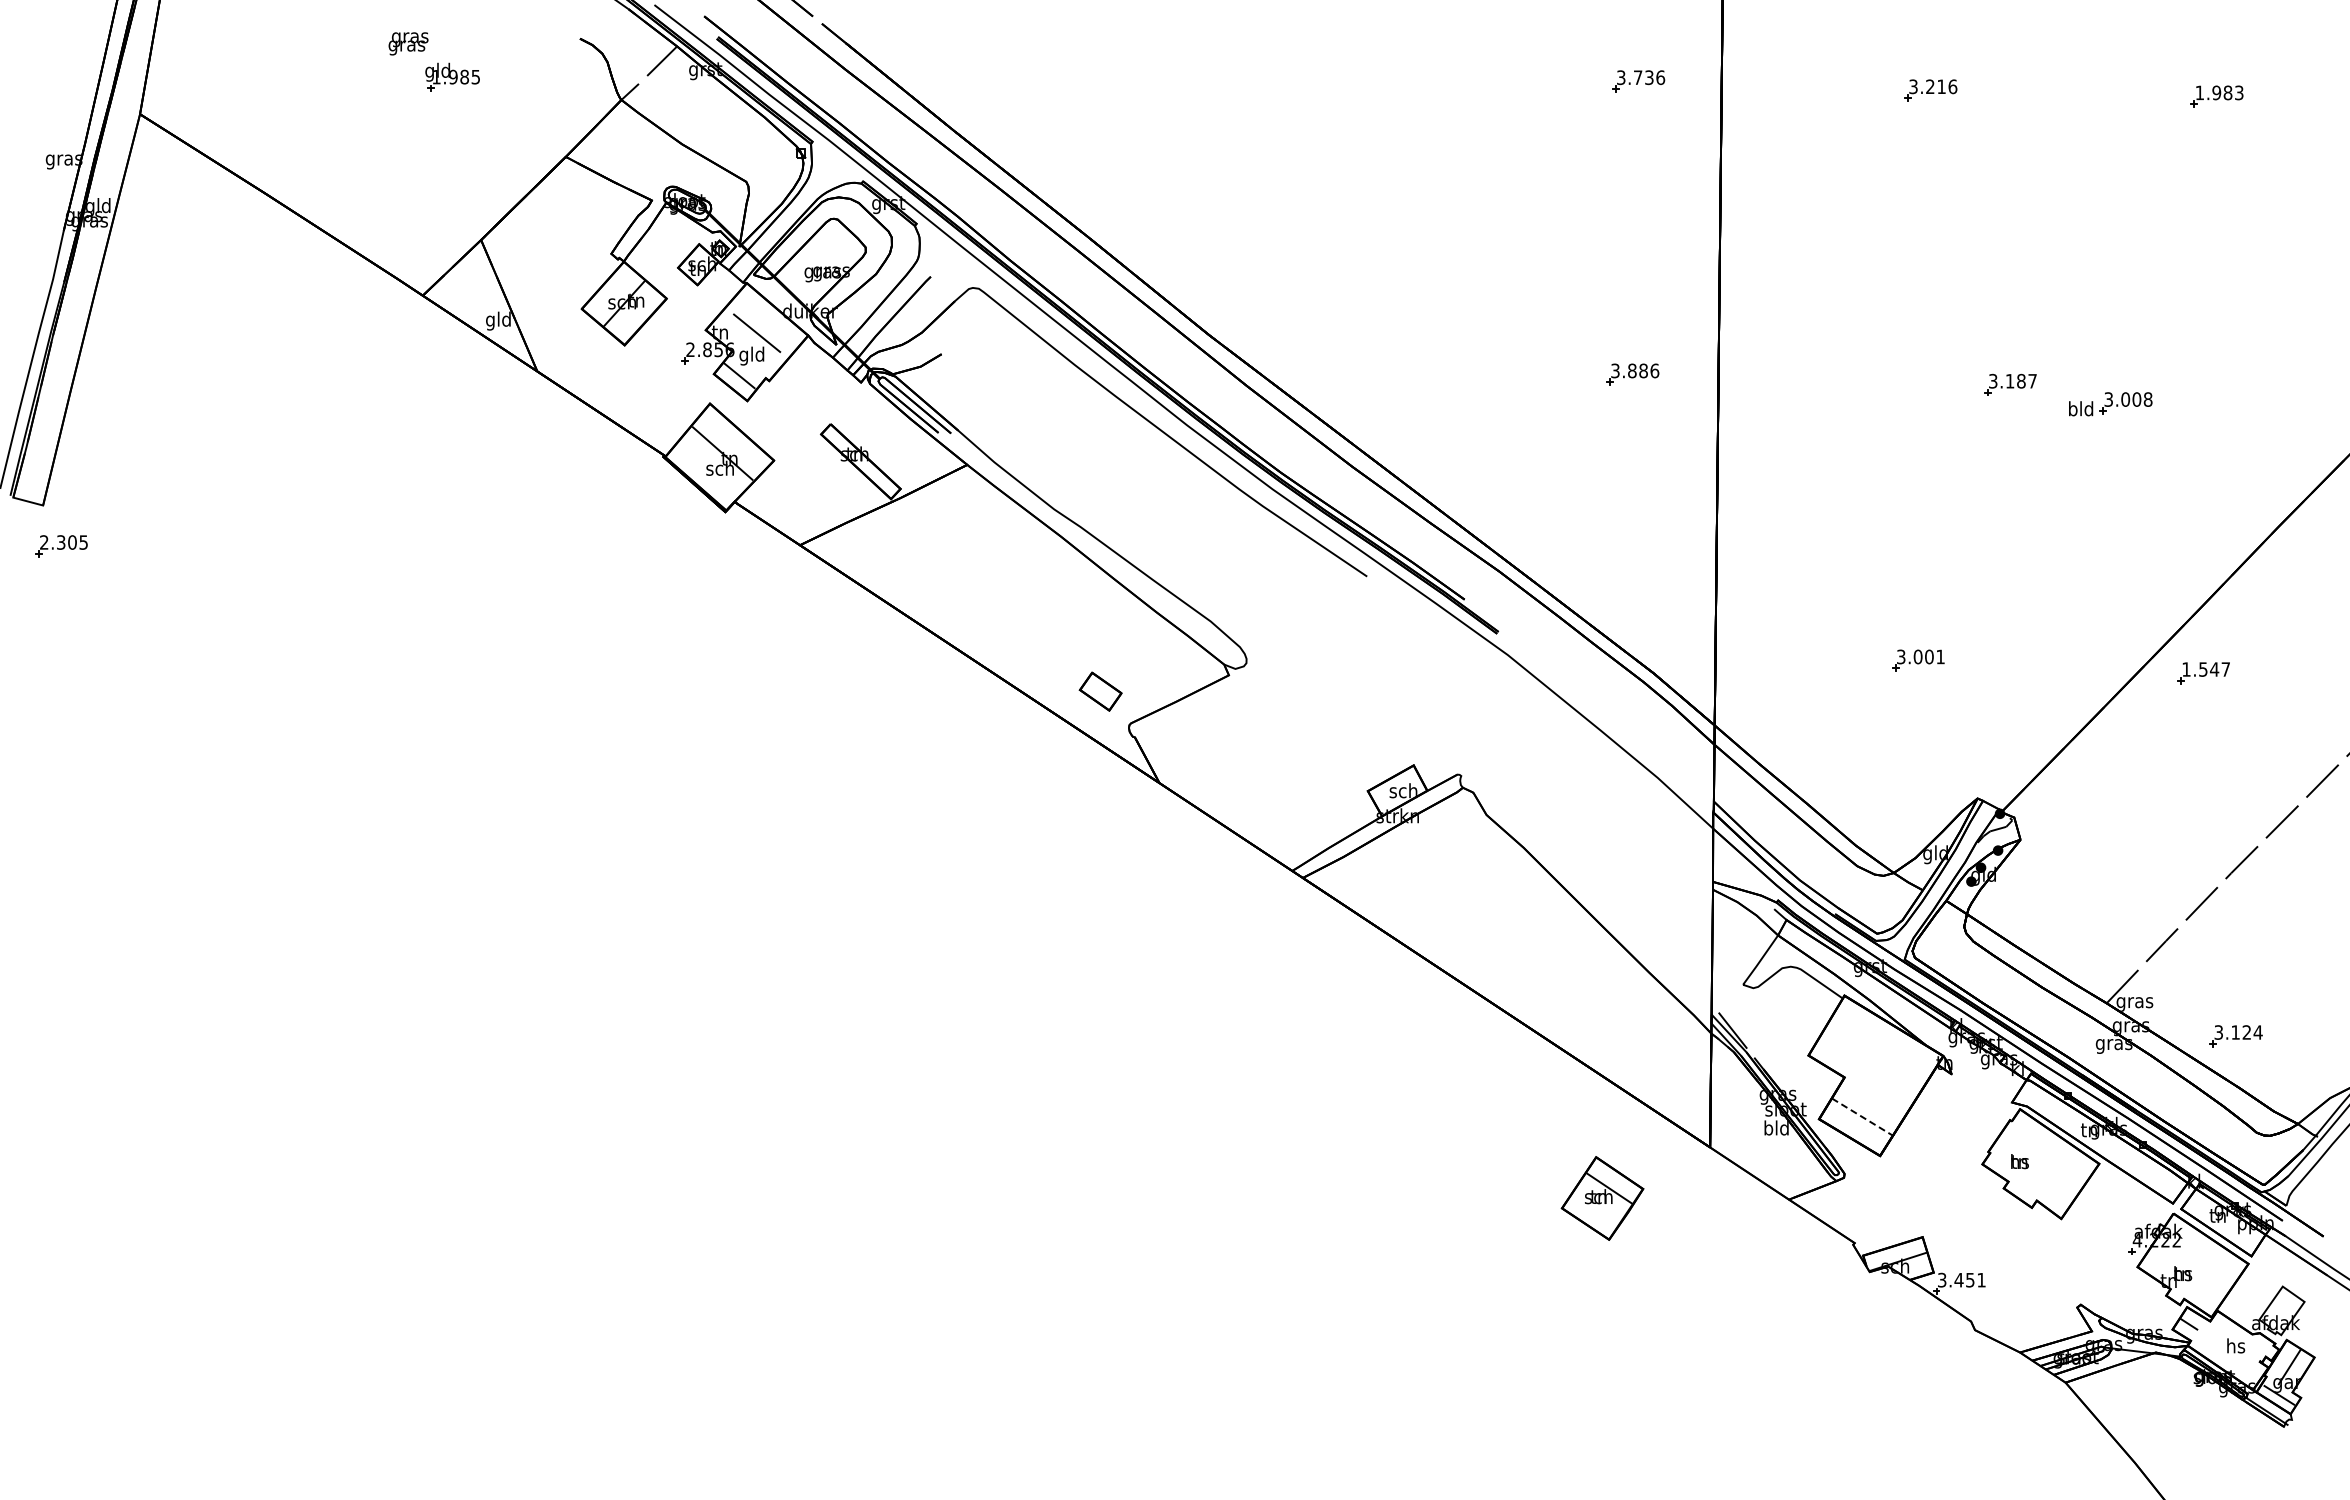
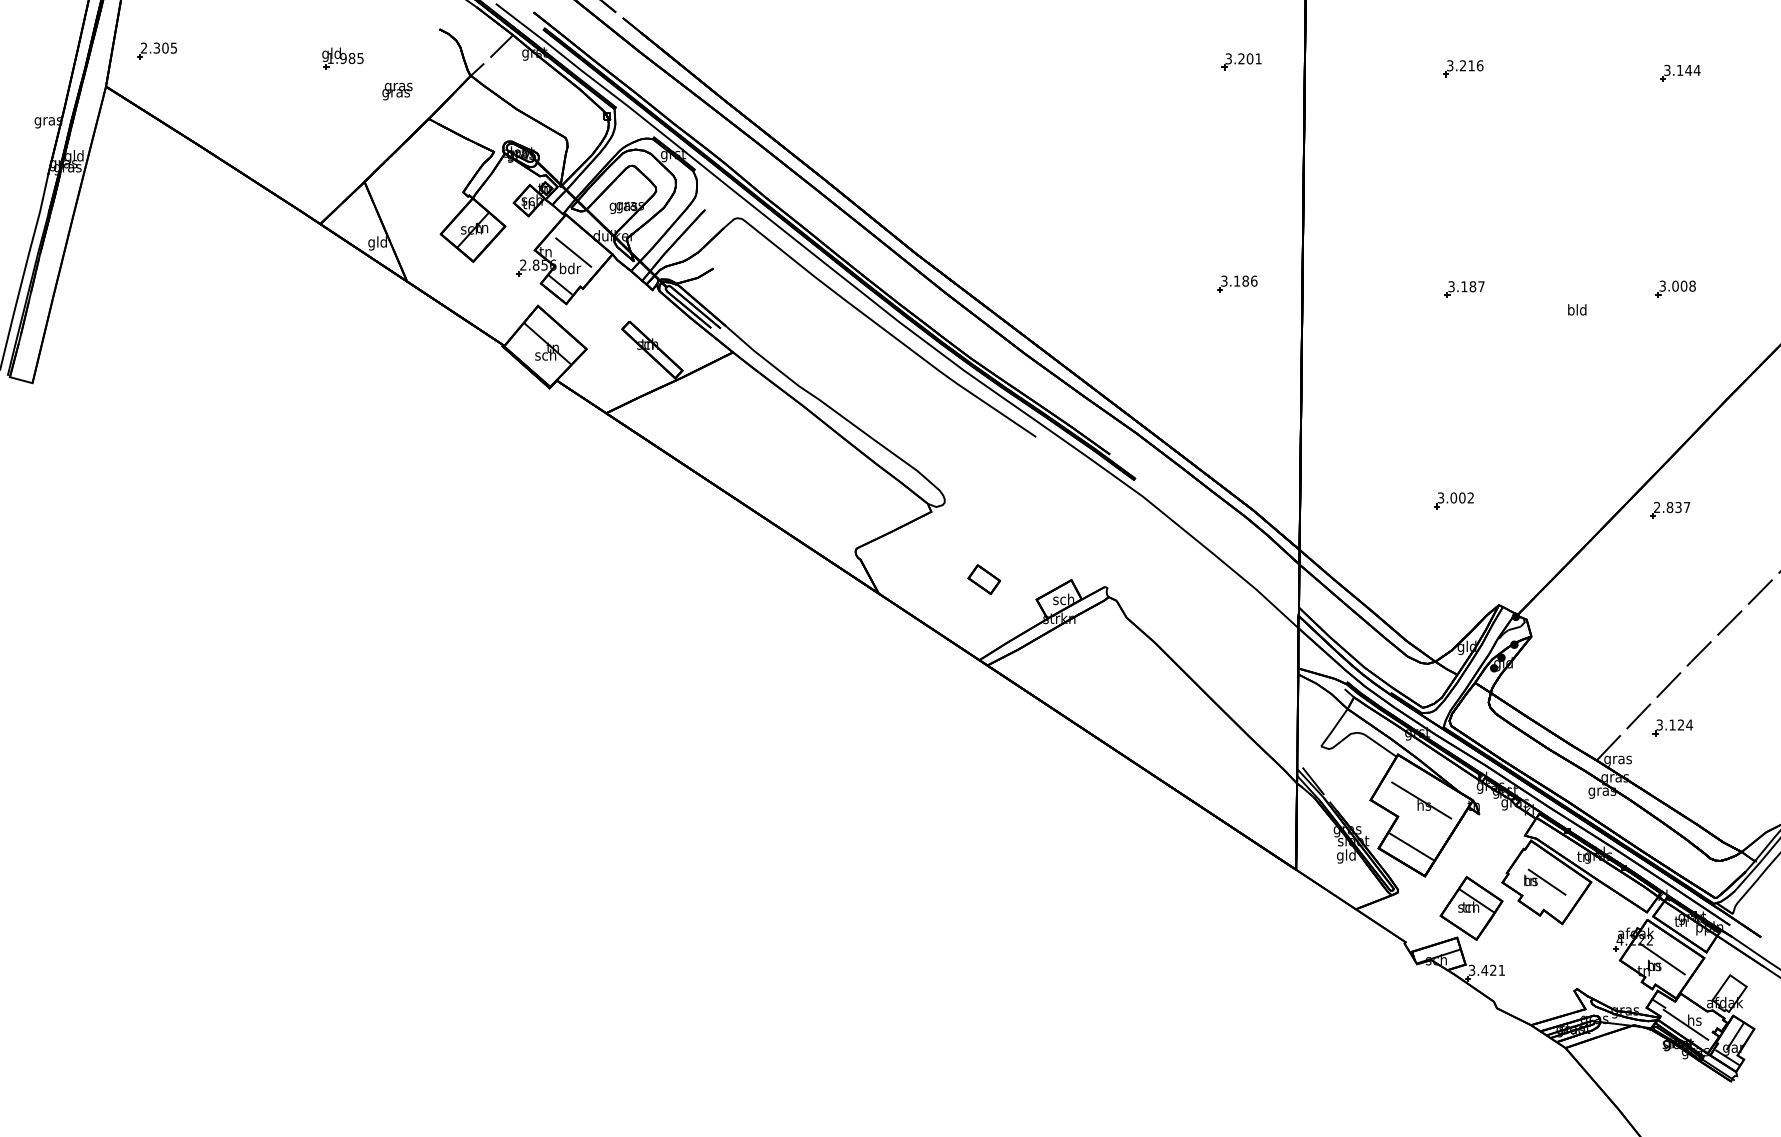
text: (408, 43) -> (397, 91), moved
text: (1649, 77) -> (1250, 58), 3.736 -> 3.201
text: (2219, 92) -> (1682, 70), 1.983 -> 3.144
text: (752, 355) -> (570, 269), gld -> bdr
text: (1632, 370) -> (1237, 280), 3.886 -> 3.186
part: (2010, 384) -> (1464, 289), moved
part: (2125, 403) -> (1675, 289), moved
part: (61, 546) -> (157, 51), moved
text: (1940, 656) -> (1470, 497), 3.001 -> 3.002
text: (2200, 669) -> (1667, 507), 1.547 -> 2.837
part: (1100, 691) -> (984, 579), moved
part: (2235, 1036) -> (1672, 728), moved
part: (1875, 1055) -> (1421, 800), added
line: (1862, 1117) -> (1411, 847), dashed -> solid
text: (1768, 1129) -> (1340, 856), bld -> gld
line: (2041, 1163) -> (1547, 881), added
part: (1602, 1198) -> (1471, 908), moved
line: (2193, 1265) -> (1662, 959), added
text: (1970, 1279) -> (1493, 969), 3.451 -> 3.421
line: (2224, 1351) -> (1686, 1024), added

